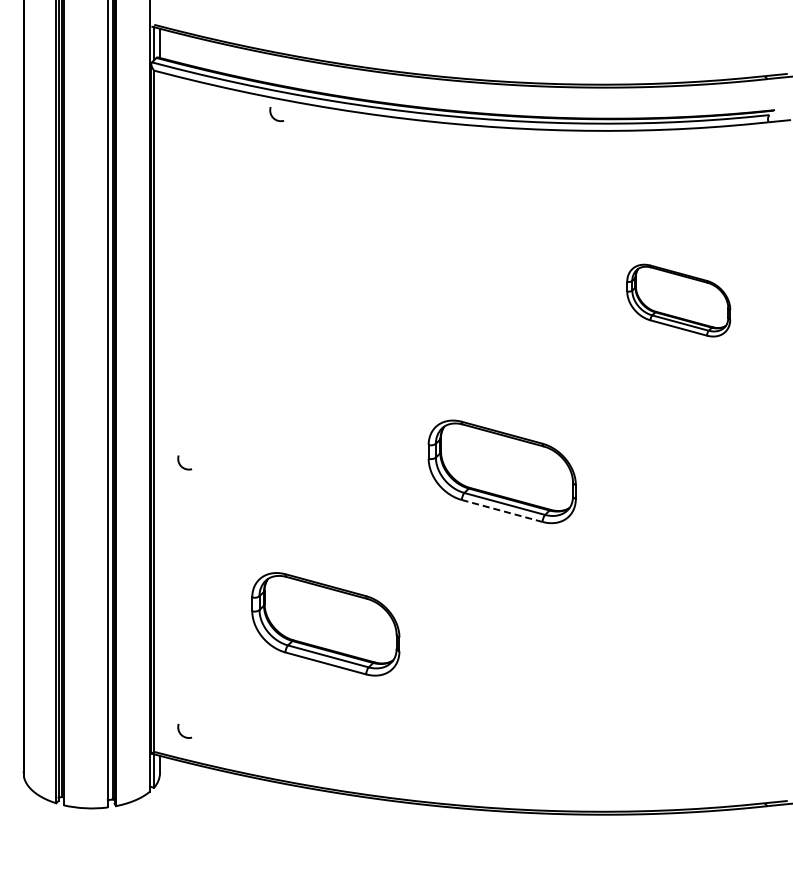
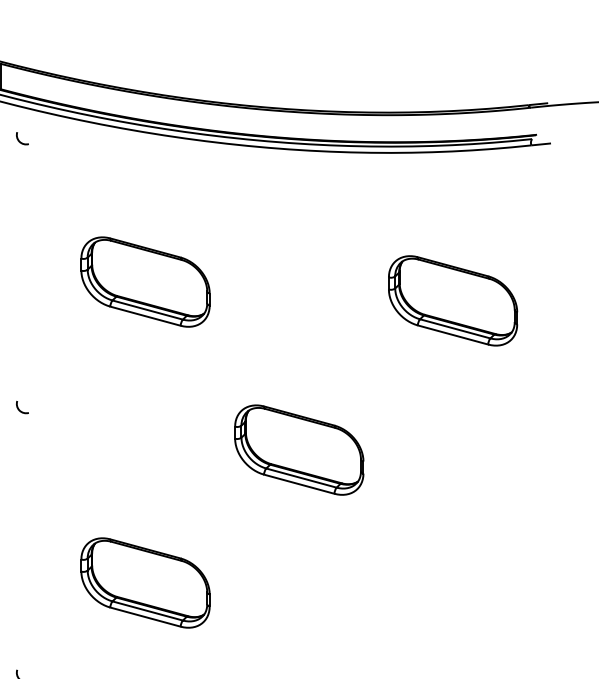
arc: (273, 116) -> (19, 140), moved
part: (325, 278) -> (145, 281), added
part: (678, 300) -> (452, 300), size x1.43
arc: (180, 463) -> (18, 407), moved
line: (502, 511) -> (299, 484), dashed -> solid

